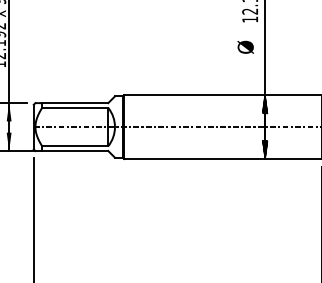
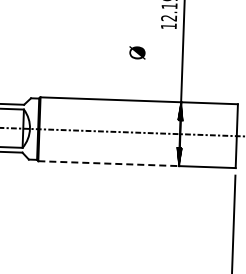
text: (245, 46) -> (137, 52), moved
line: (194, 159) -> (108, 164), solid -> dashed

